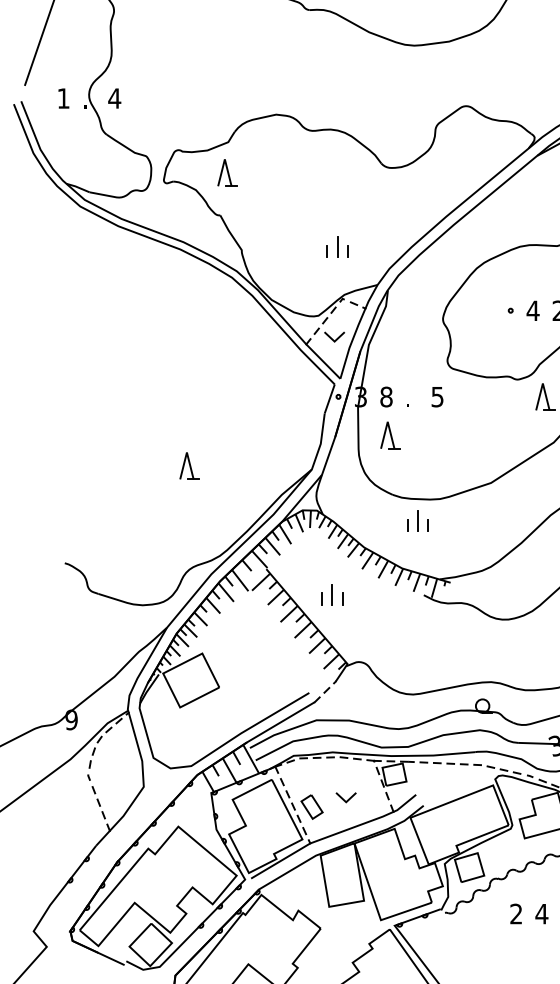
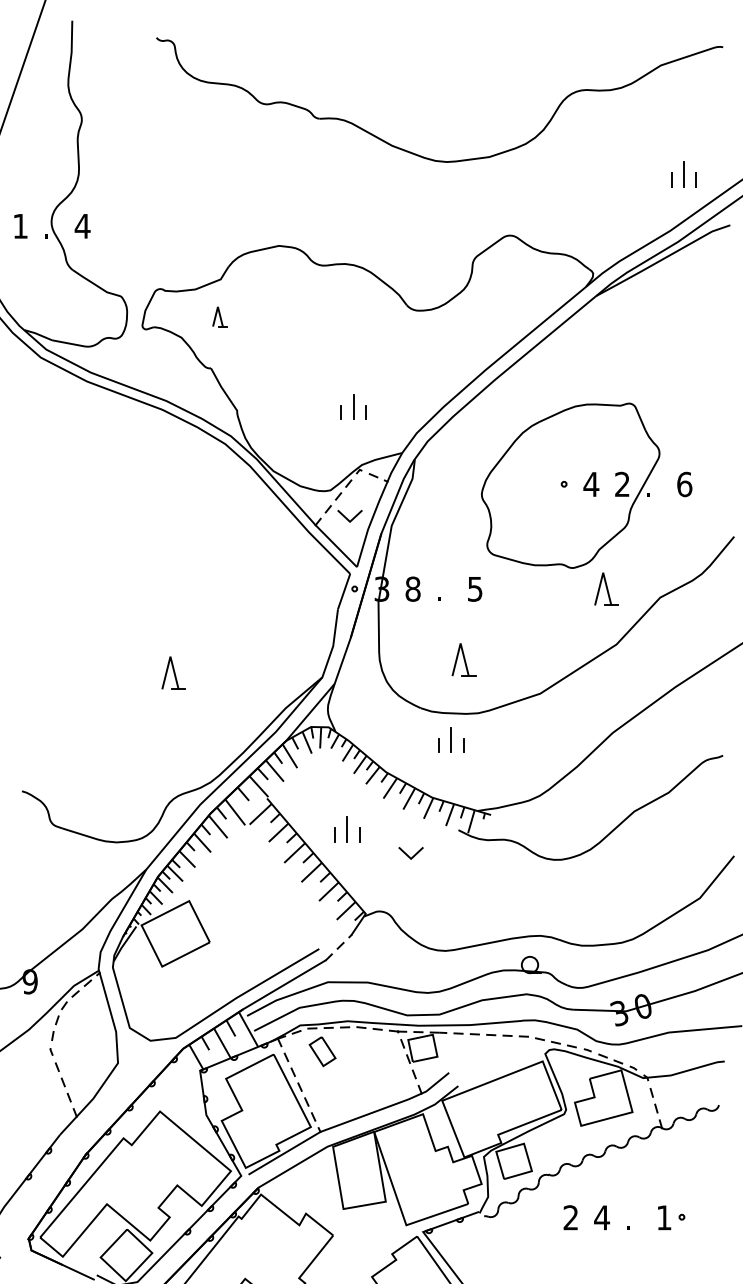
part: (227, 172) -> (219, 316), size x0.6
part: (390, 435) -> (463, 659), moved
line: (344, 799) -> (408, 855), moved
part: (311, 806) -> (322, 1051), moved

